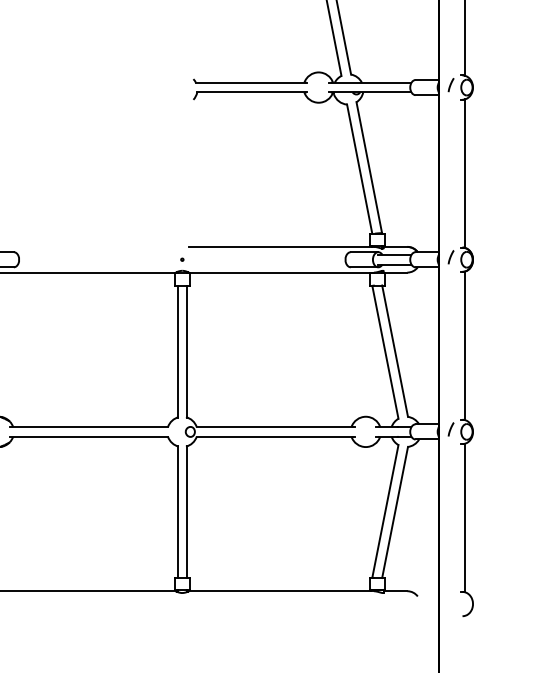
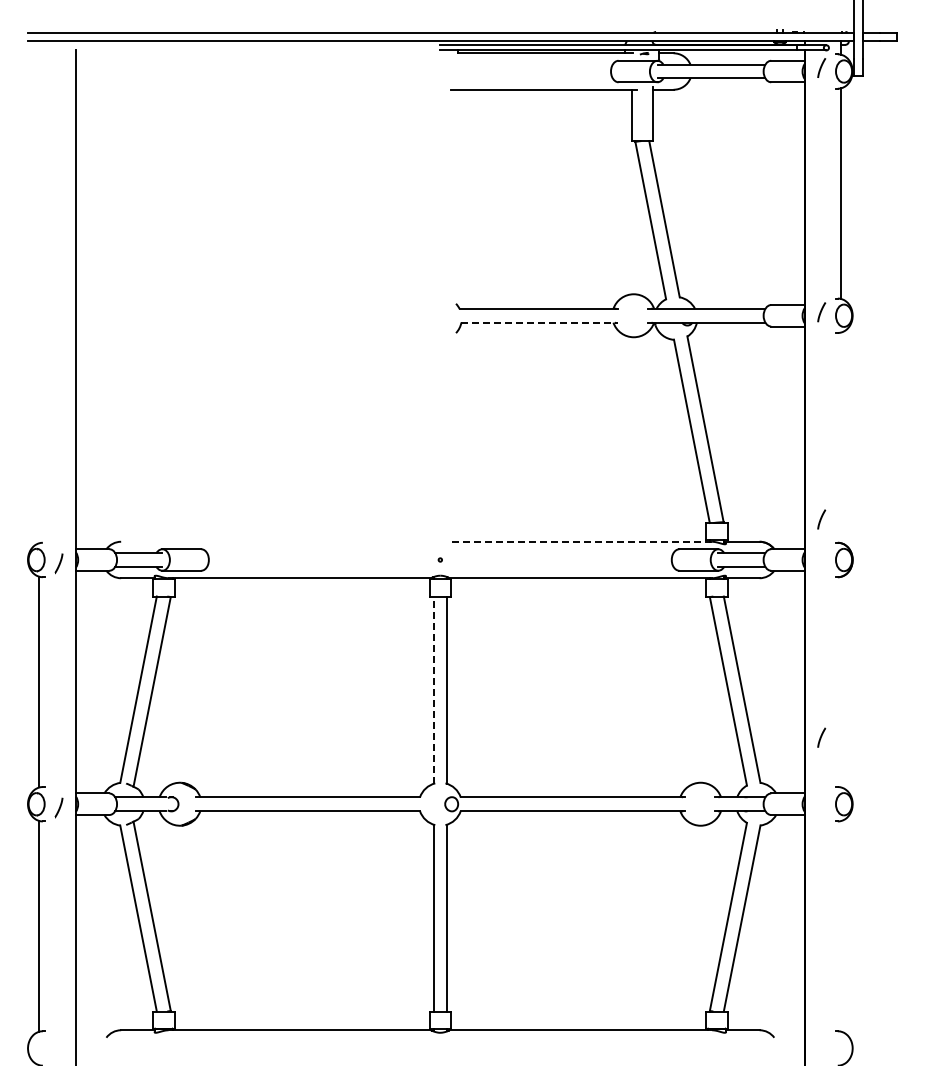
line: (252, 92) -> (540, 322), solid -> dashed
line: (465, 173) -> (841, 437), removed
line: (281, 246) -> (580, 541), solid -> dashed
curve: (451, 257) -> (821, 519), moved
line: (465, 345) -> (841, 681), removed
line: (177, 351) -> (433, 690), solid -> dashed
line: (451, 429) -> (821, 737), moved
line: (465, 518) -> (841, 926), removed

